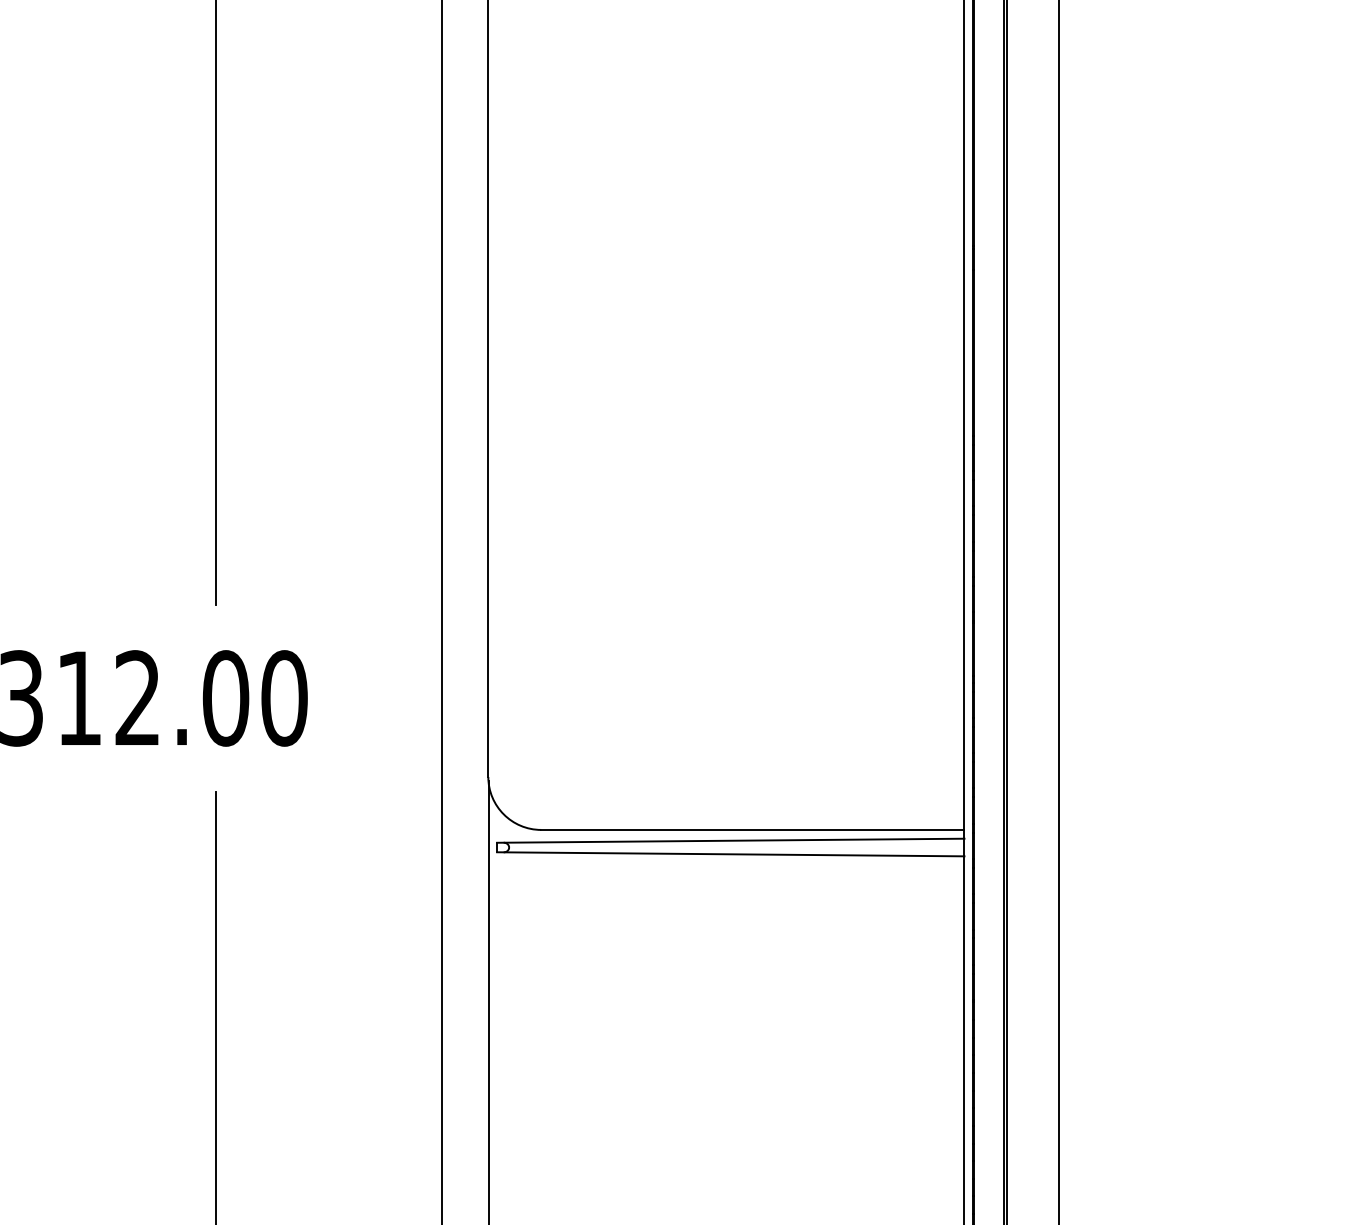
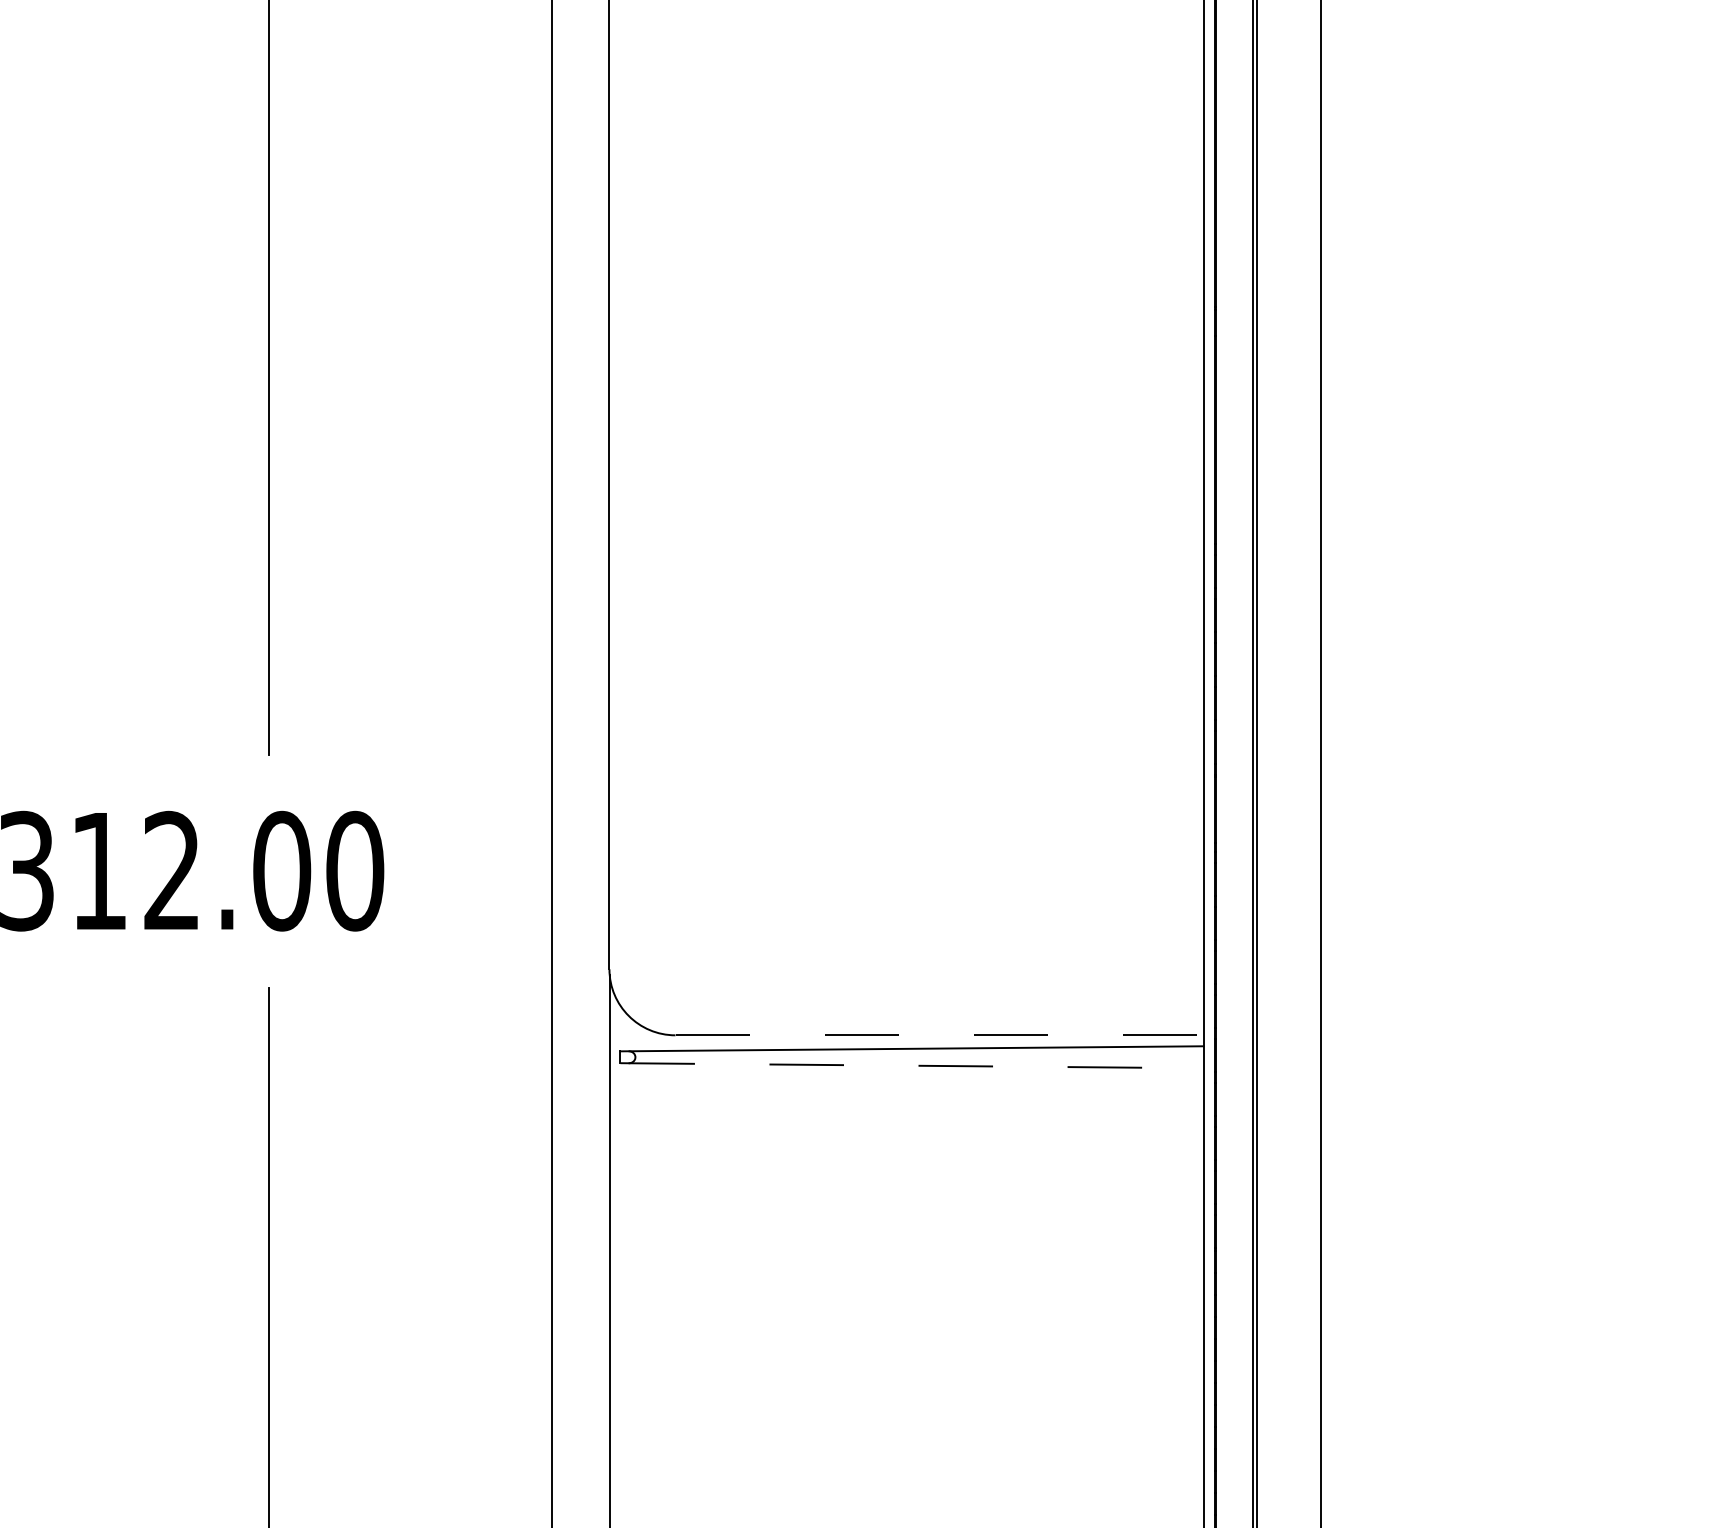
line: (753, 830) -> (940, 1035), solid -> dashed
line: (731, 854) -> (912, 1065), solid -> dashed

